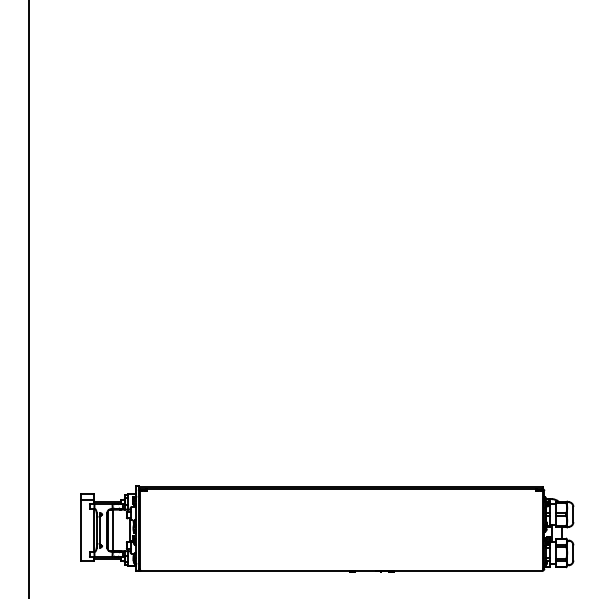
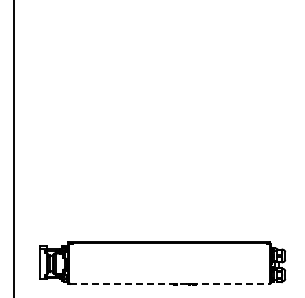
line: (340, 569) -> (169, 283), solid -> dashed

